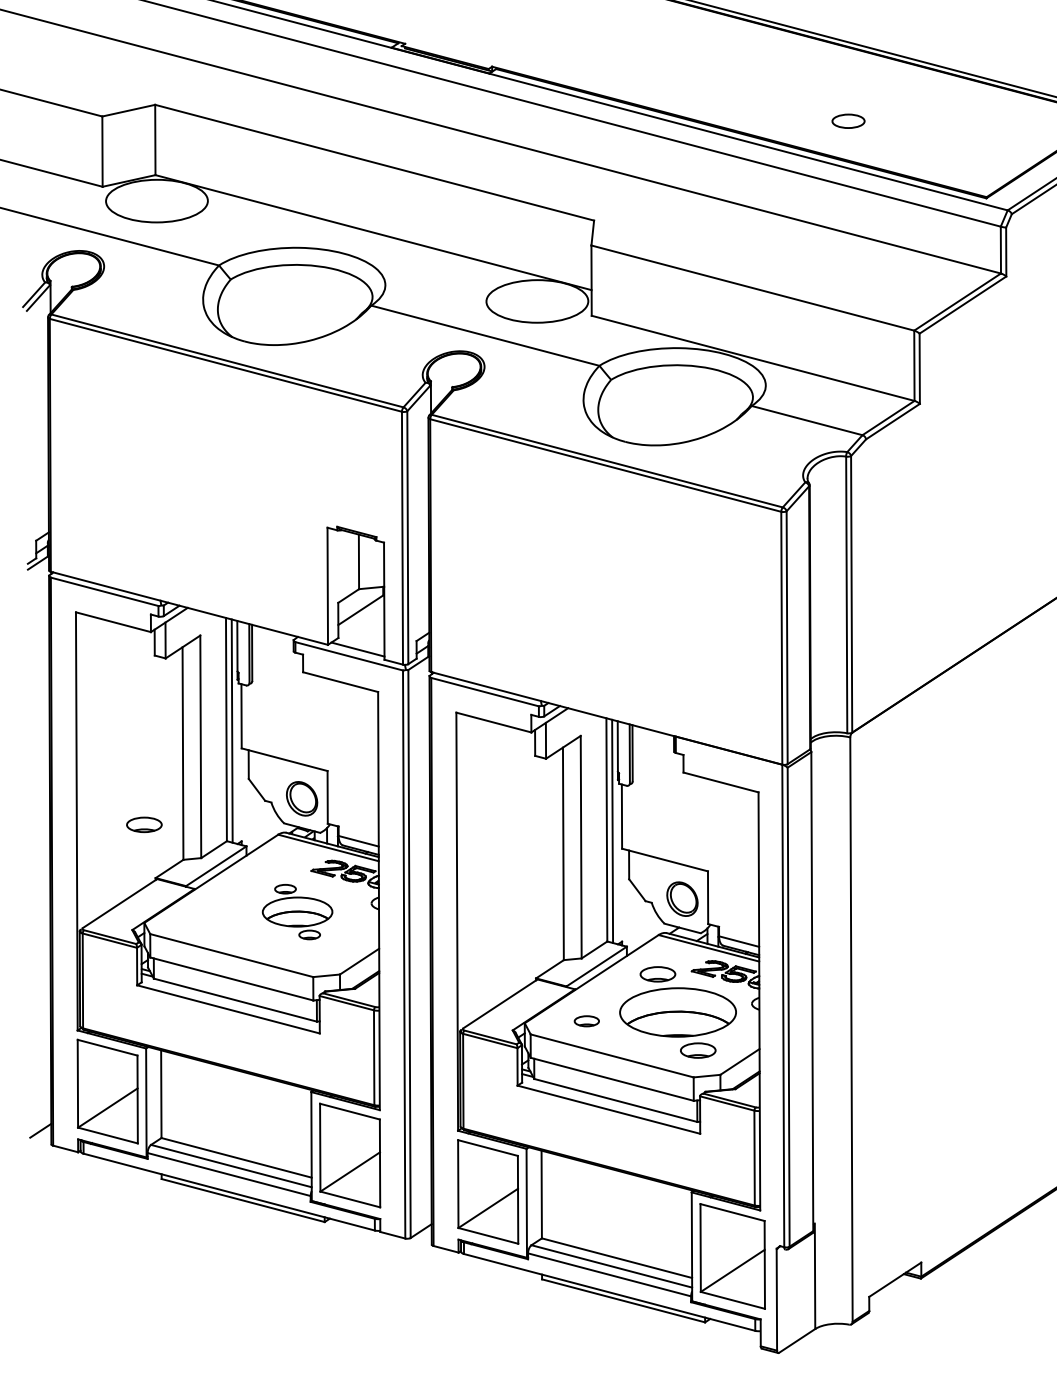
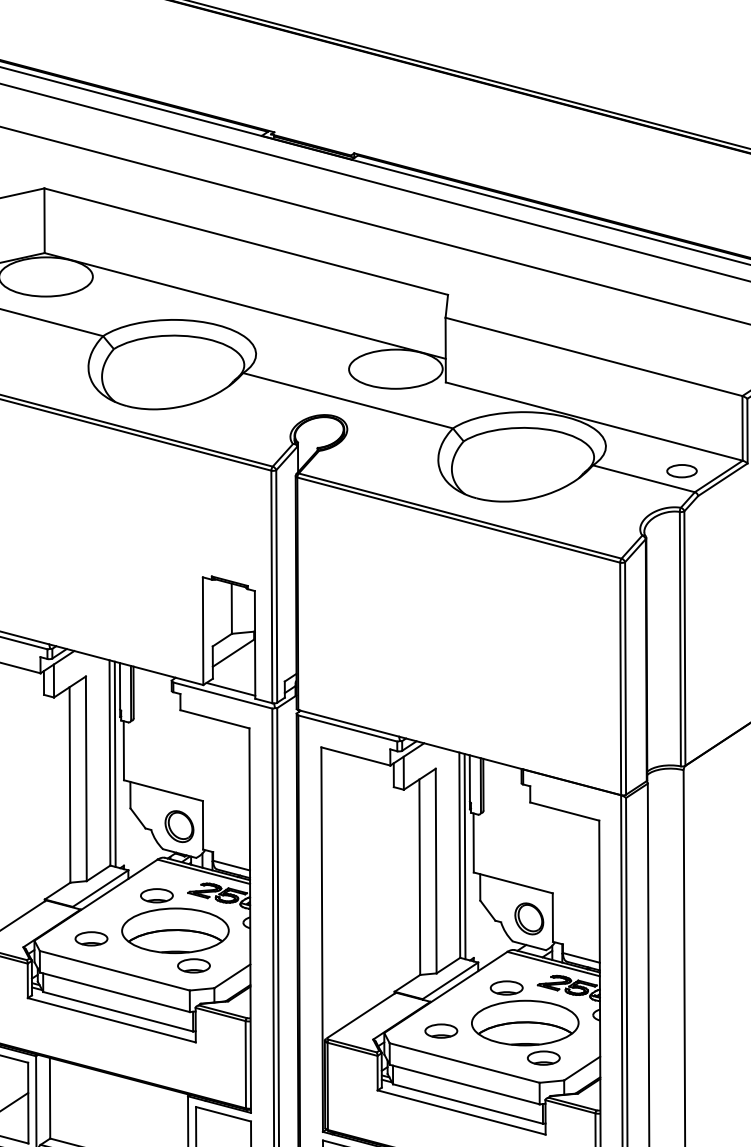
part: (848, 120) -> (681, 470), moved
part: (144, 824) -> (91, 938), moved
part: (297, 911) -> (175, 930), size x1.67
part: (586, 1021) -> (441, 1031), size x1.43

